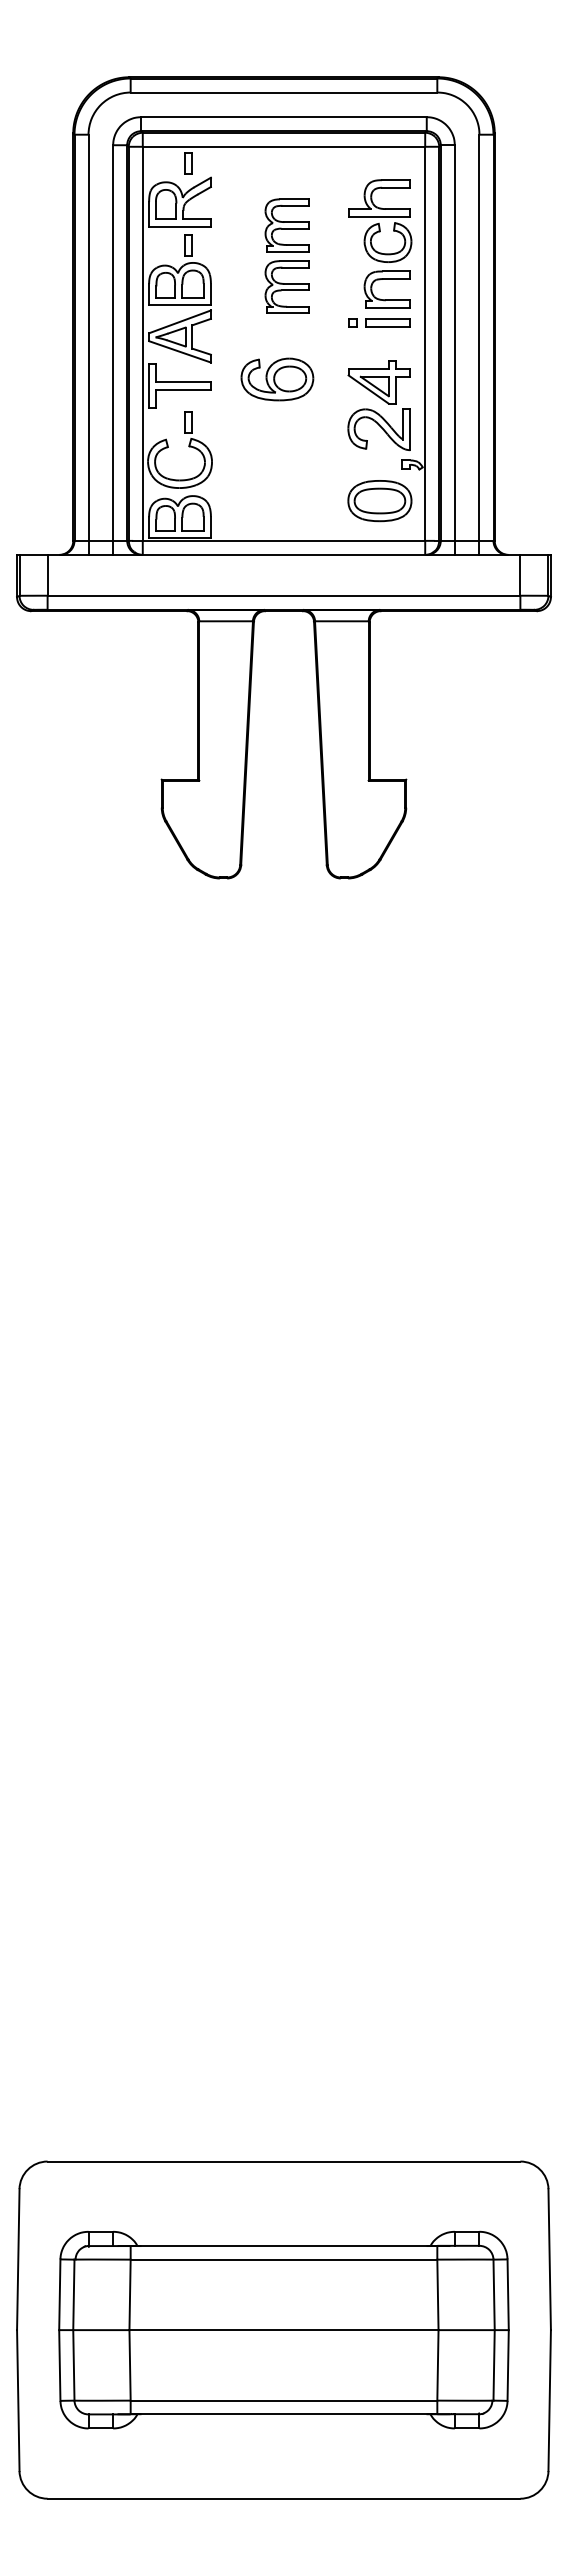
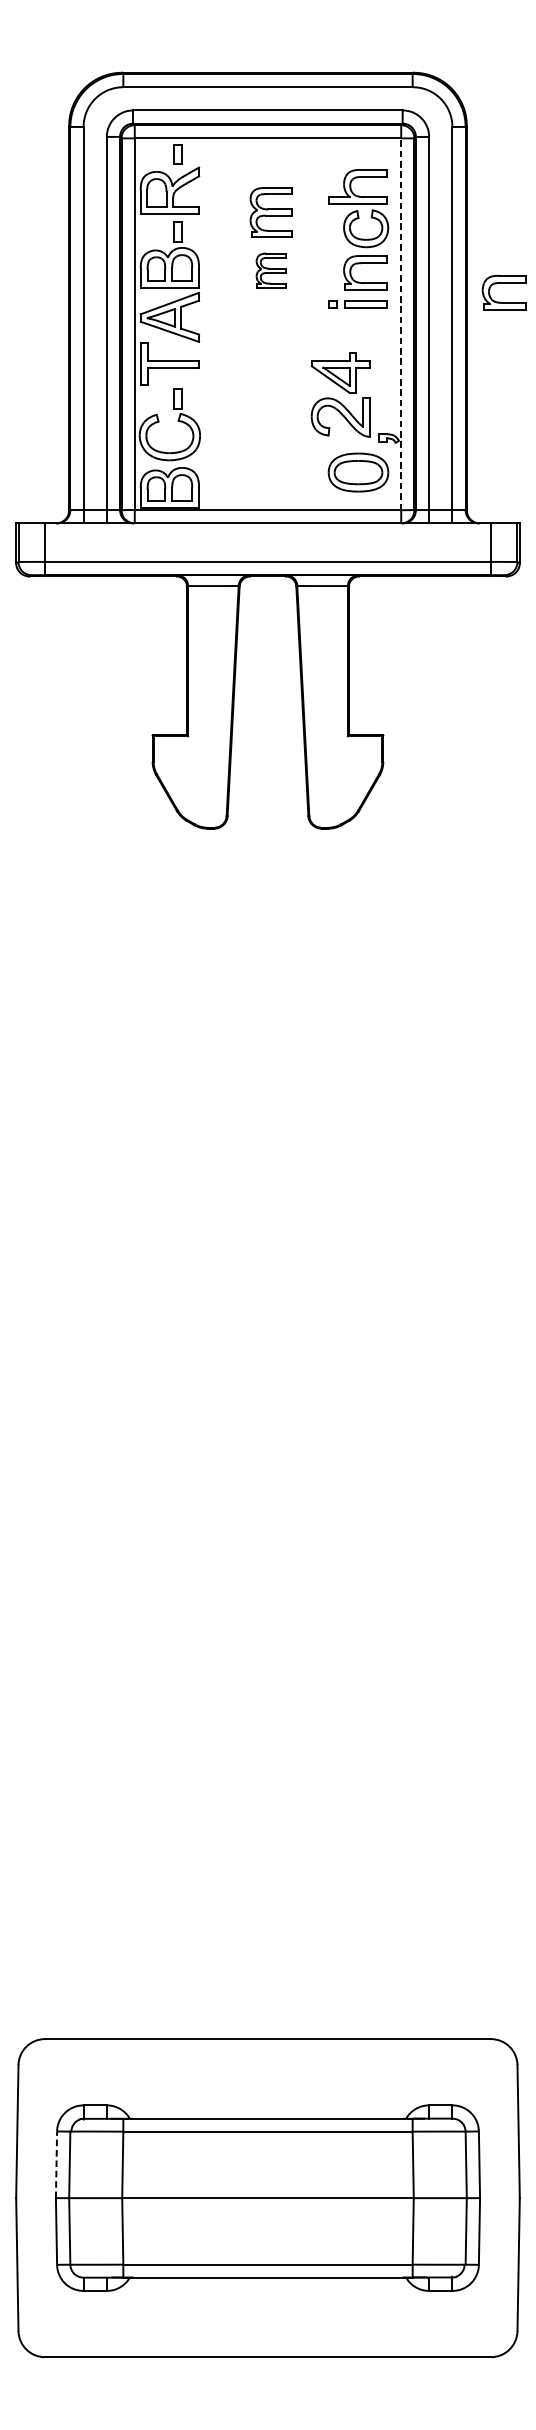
part: (286, 286) -> (270, 270), size x0.7
part: (533, 300) -> (503, 283), added
line: (425, 343) -> (401, 323), solid -> dashed
part: (277, 379) -> (261, 357), removed
part: (376, 411) -> (338, 400), moved
line: (59, 2294) -> (56, 2164), solid -> dashed

